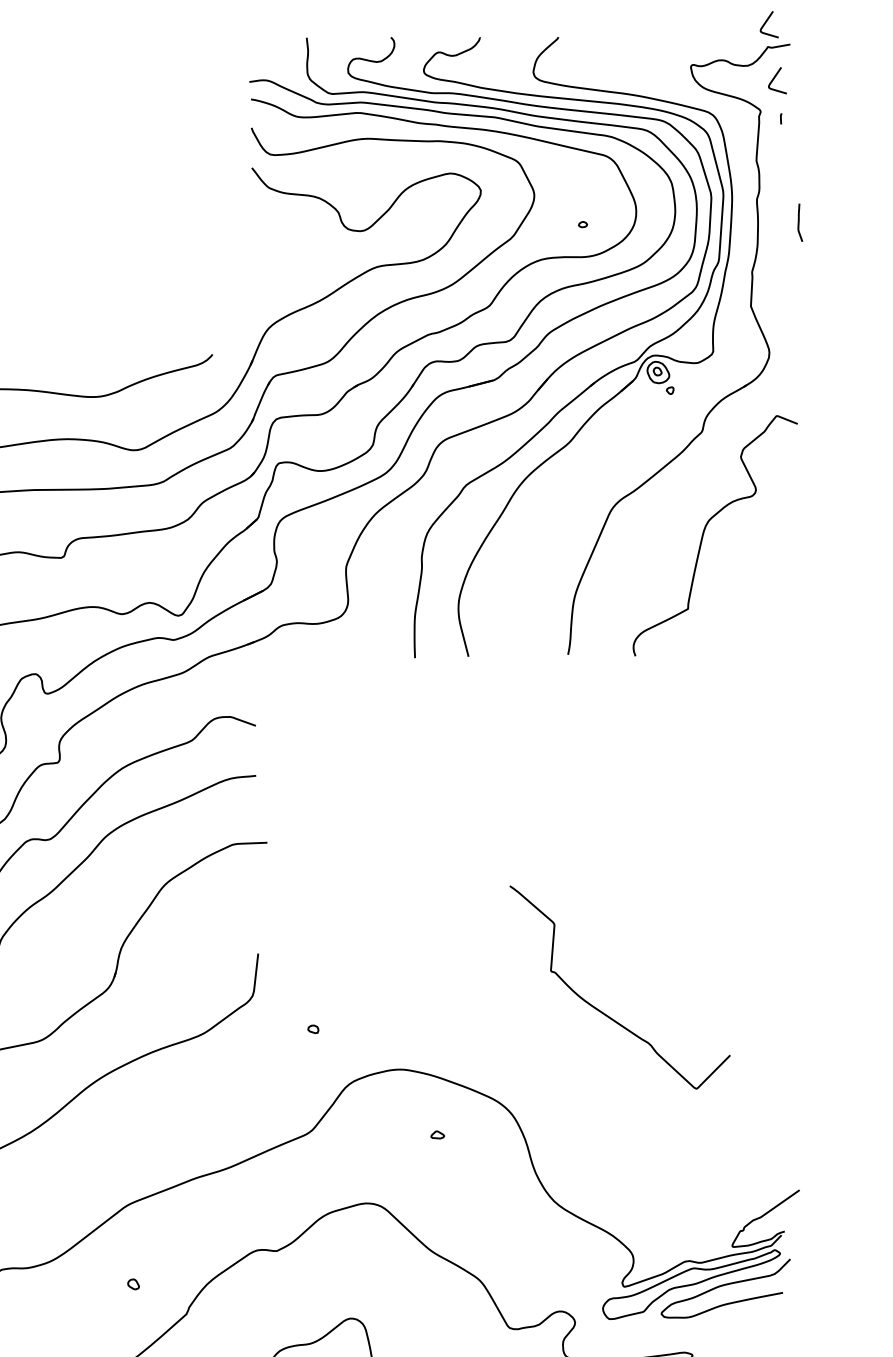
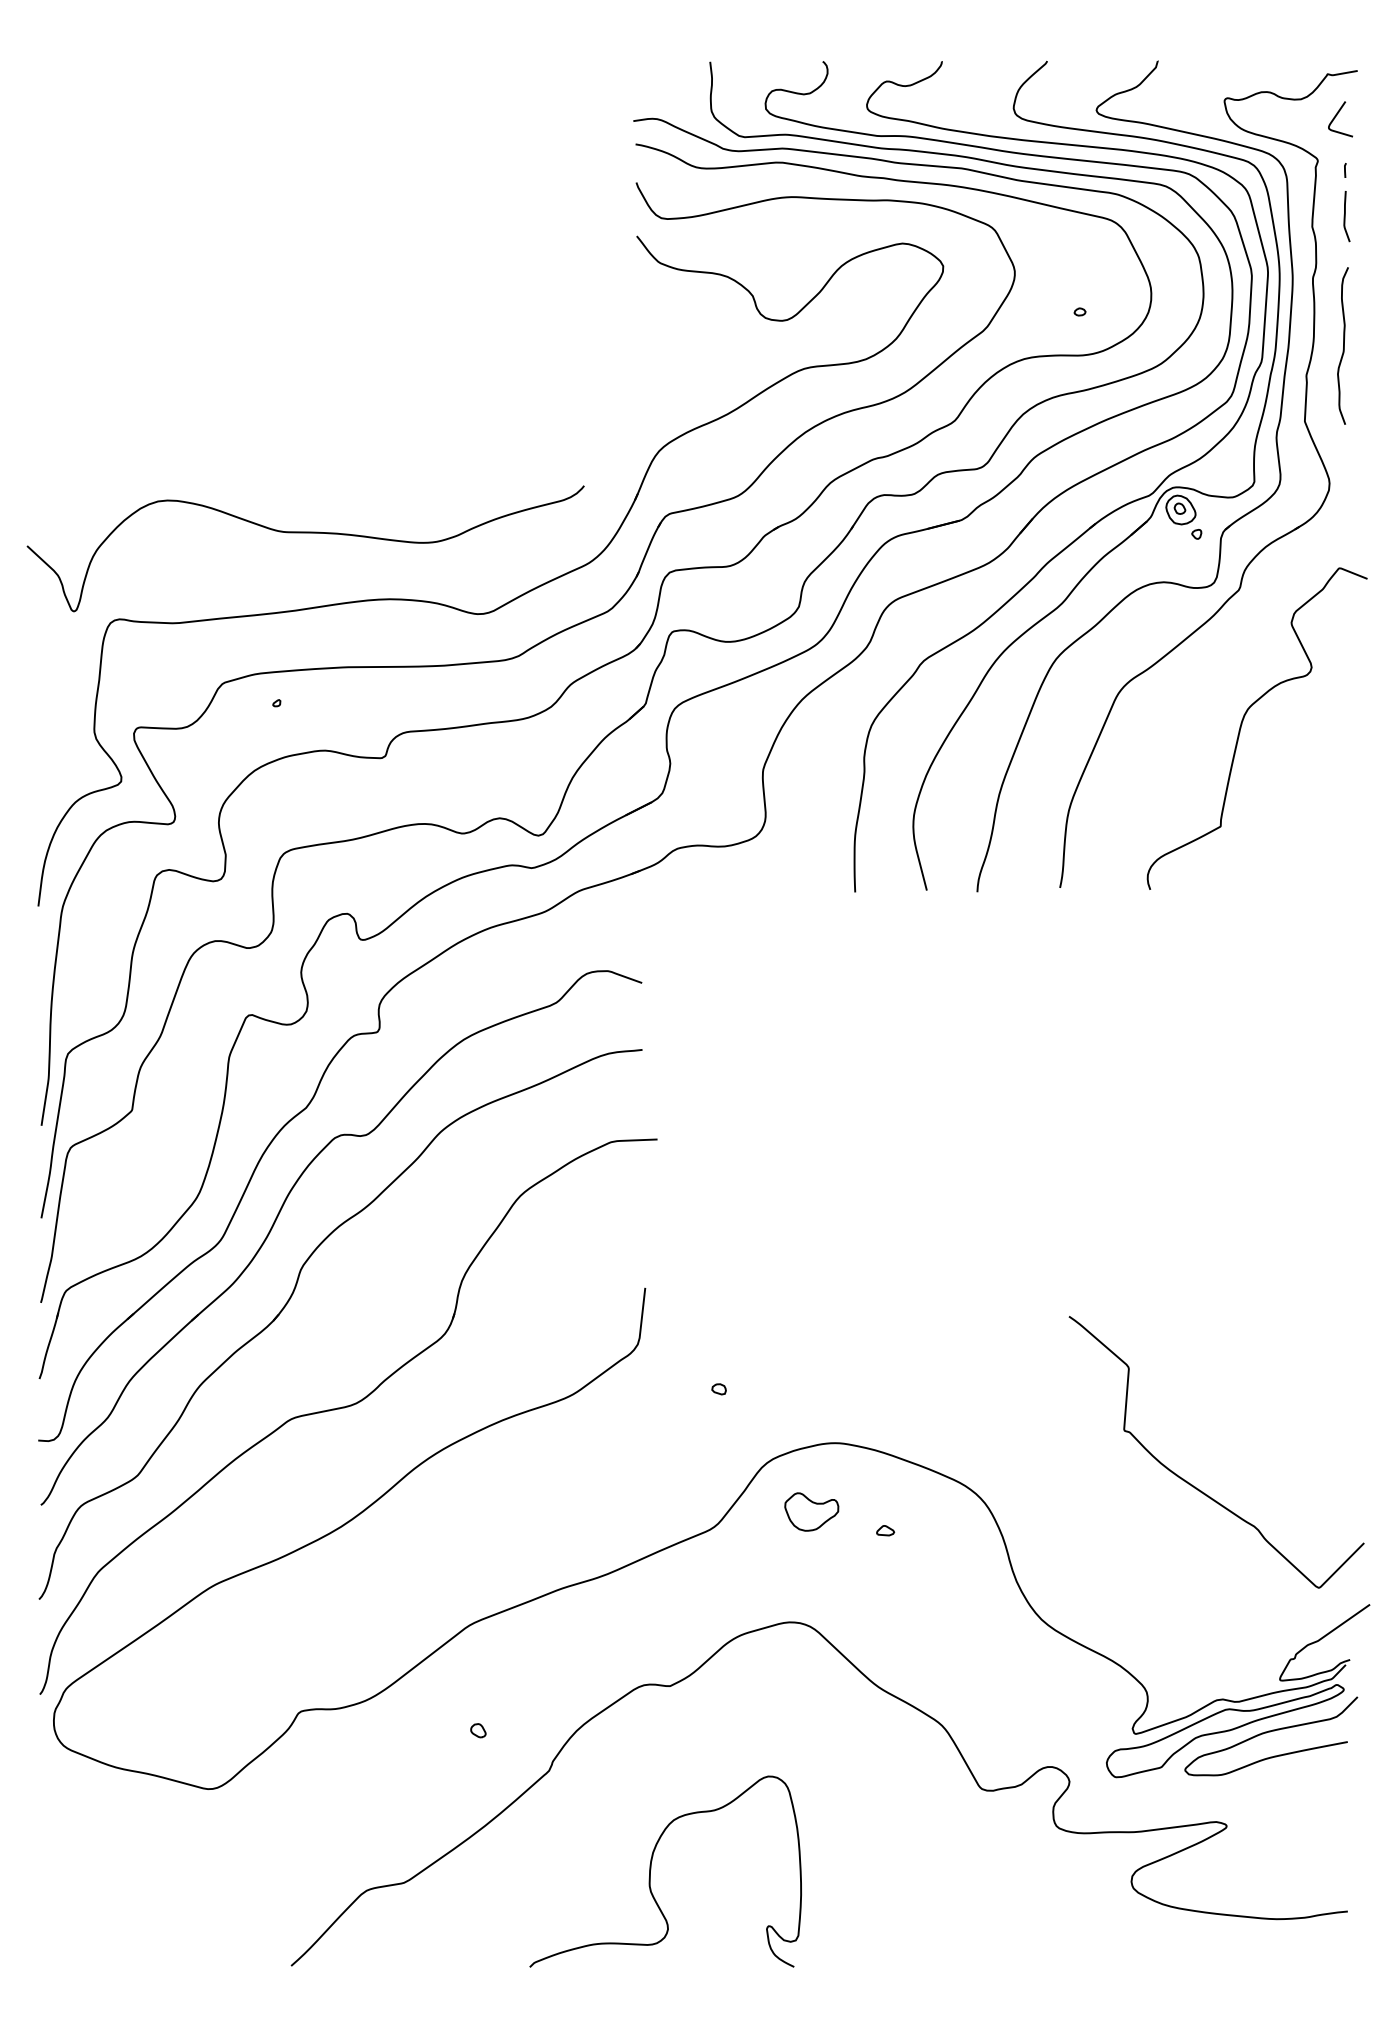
curve: (767, 21) -> (1326, 40), removed
curve: (799, 222) -> (1345, 216), moved
curve: (779, 249) -> (1343, 345), added
part: (689, 388) -> (1222, 531), added
curve: (604, 1013) -> (1195, 1486), moved
part: (382, 1120) -> (811, 1511), added

